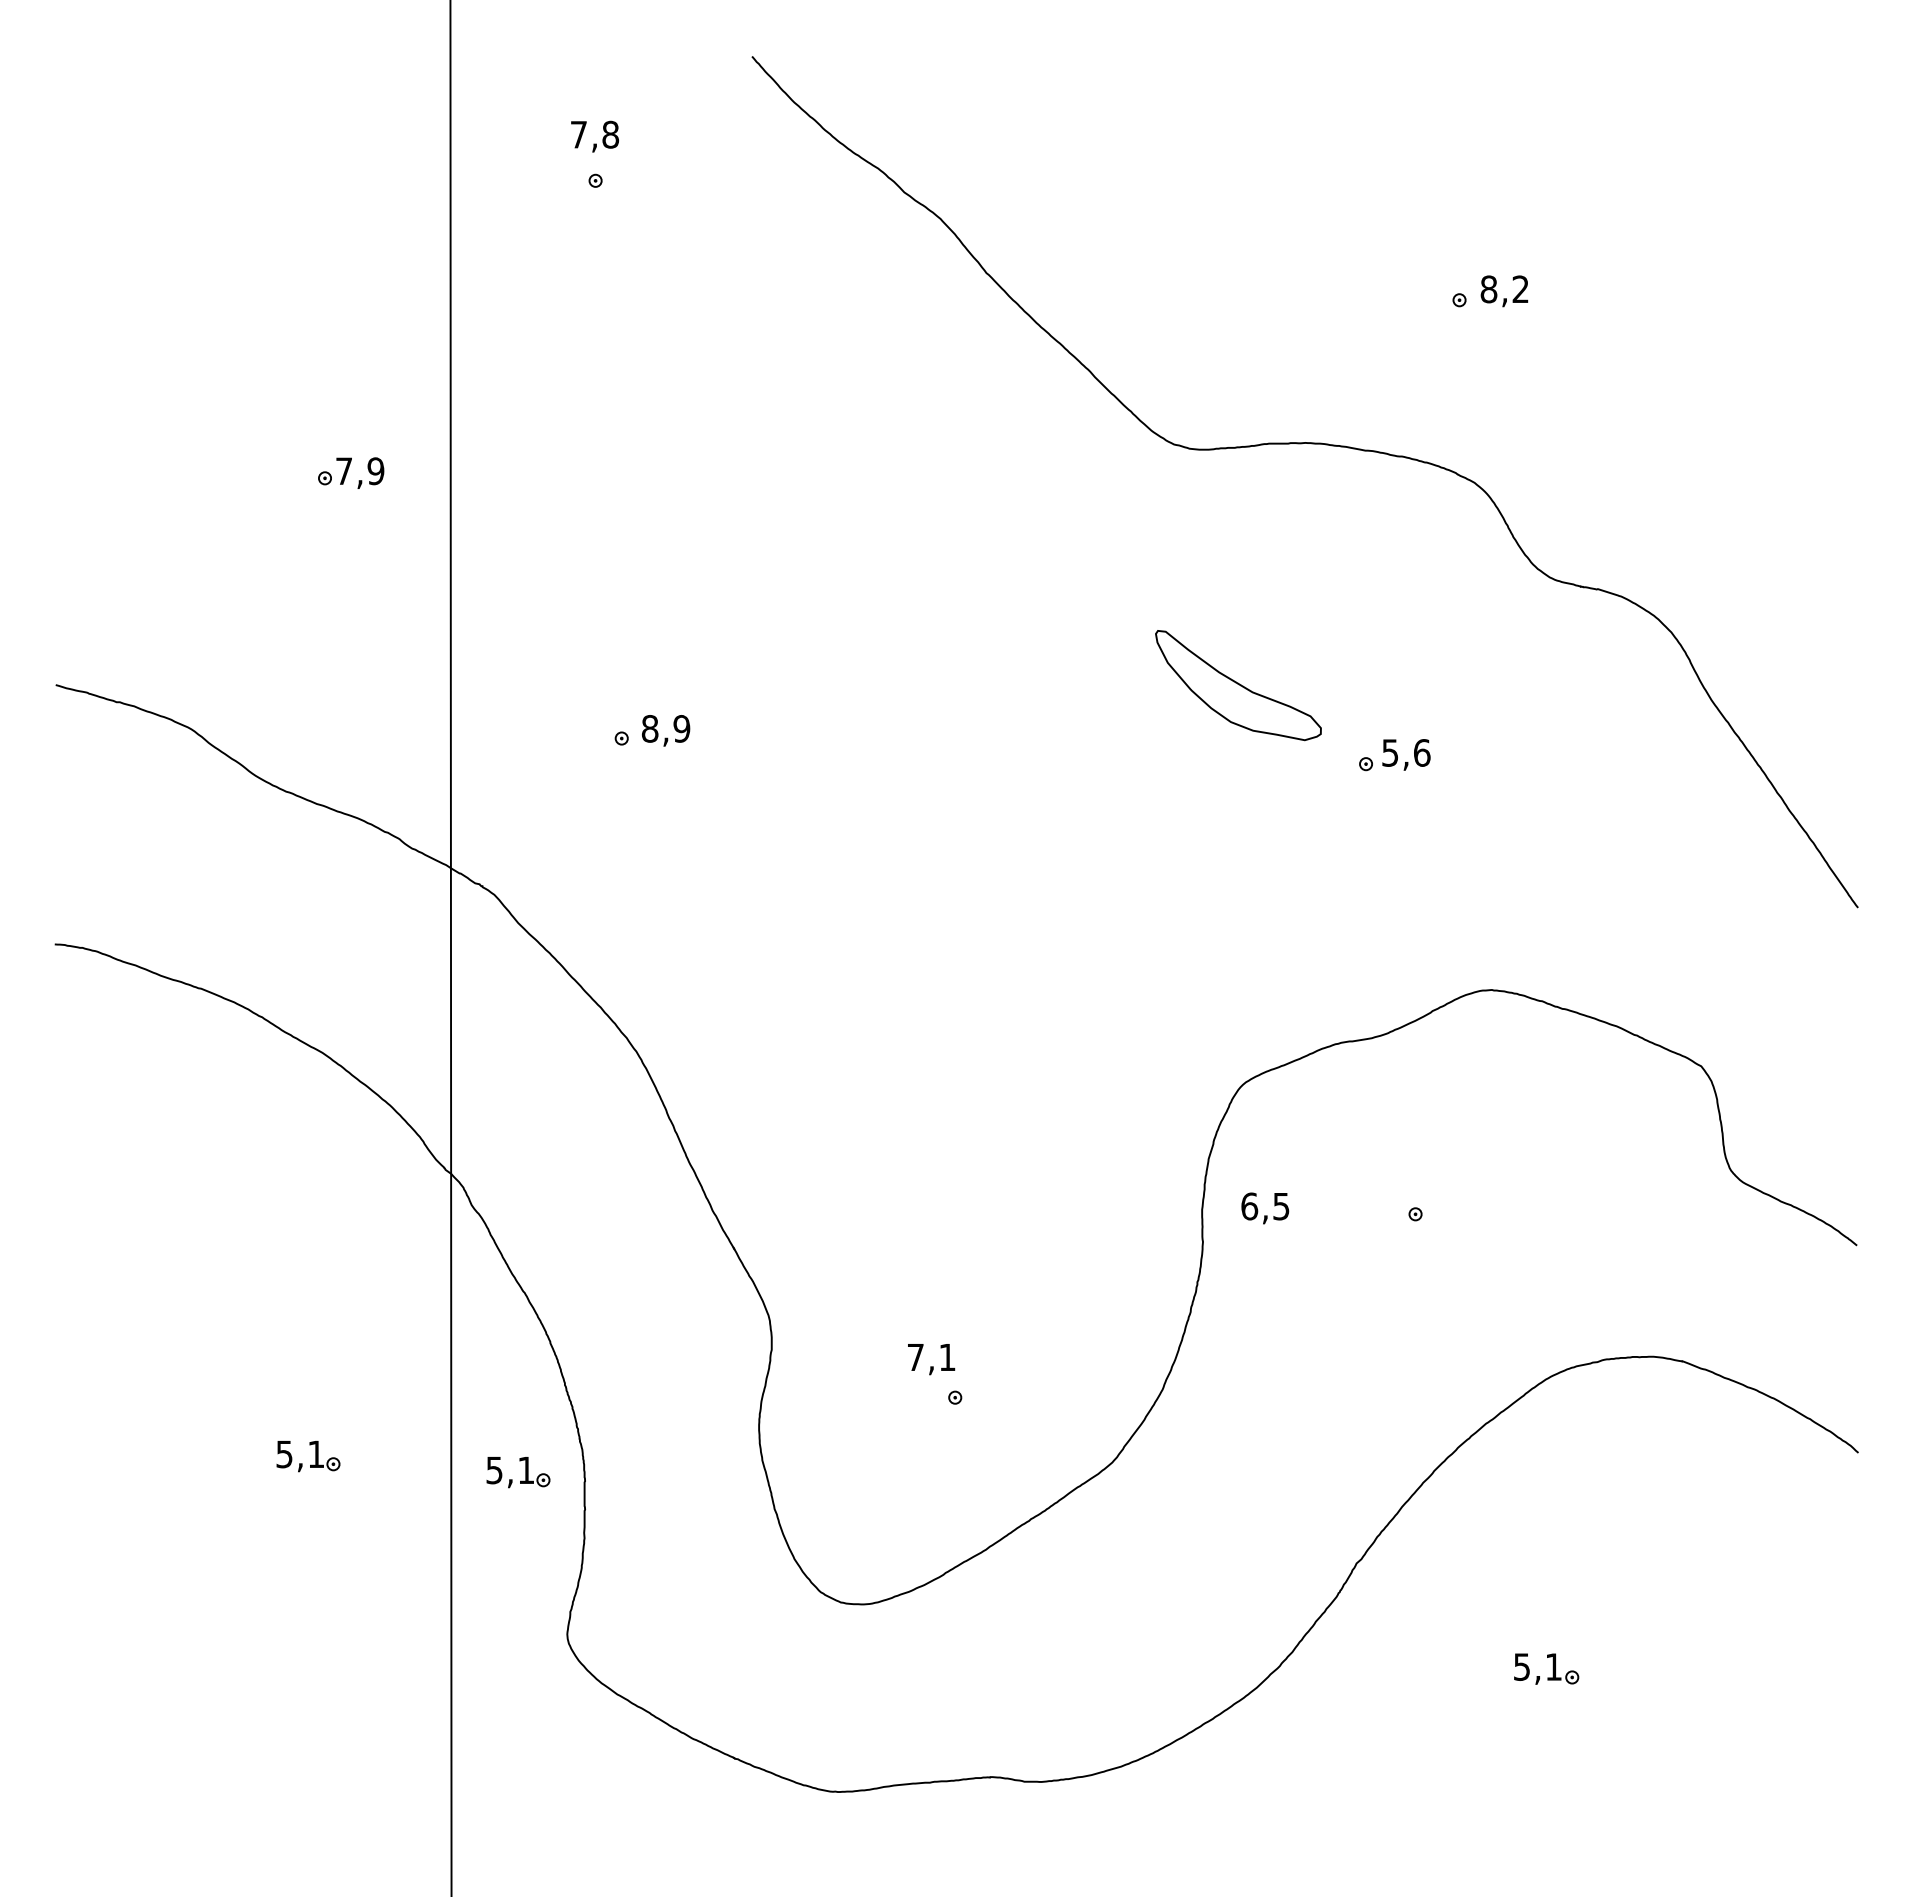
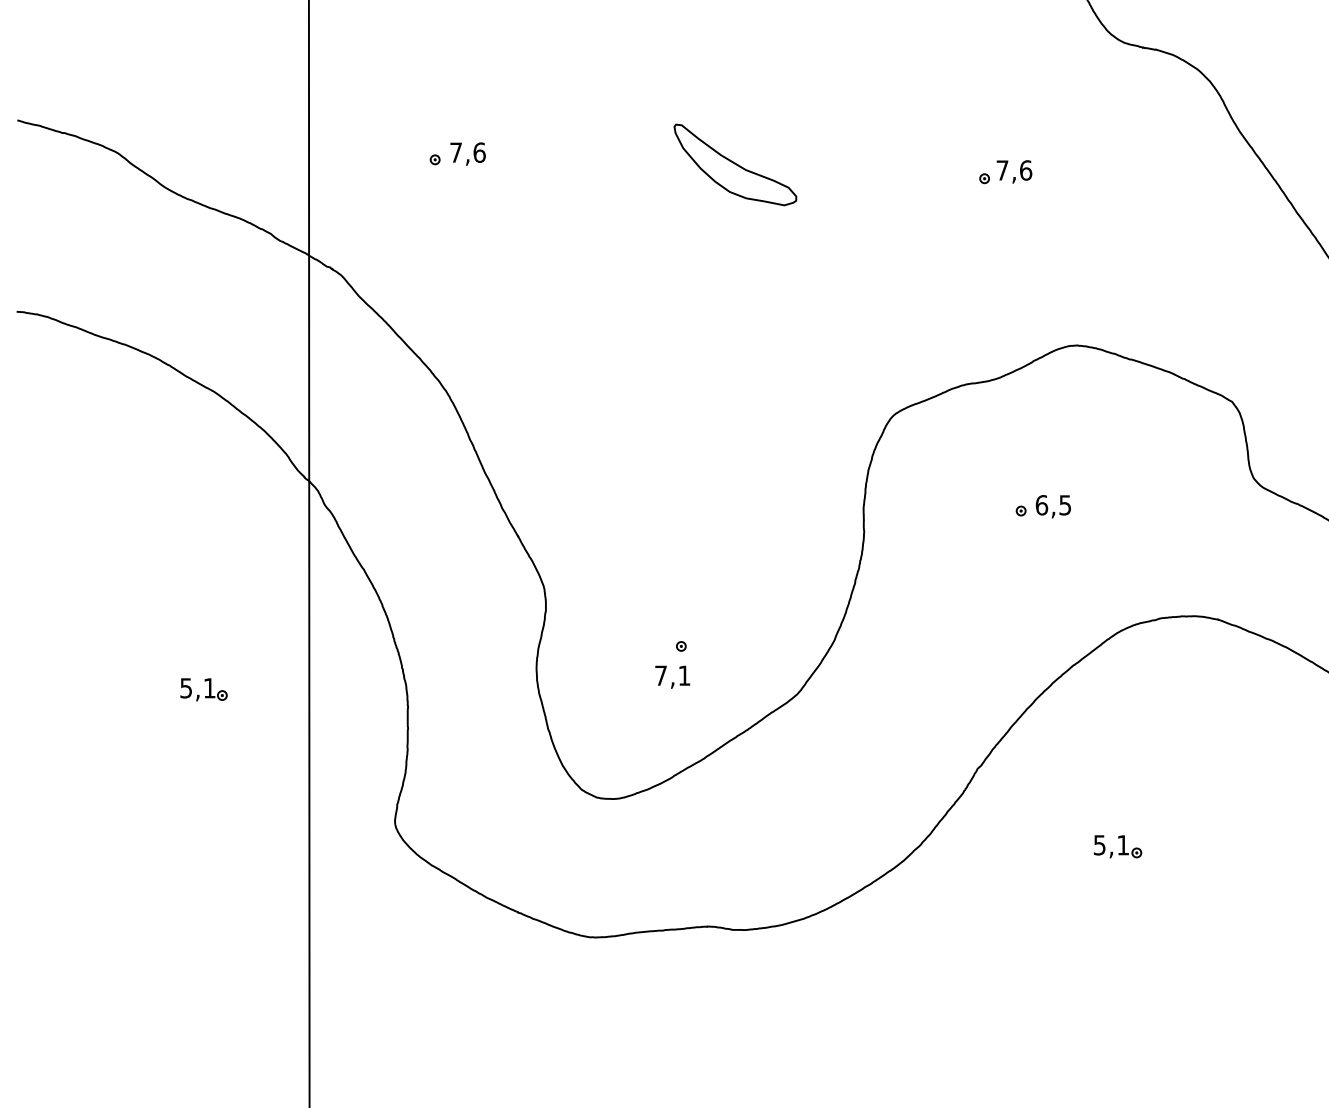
part: (1238, 685) -> (735, 164), moved
text: (665, 728) -> (467, 152), 8,9 -> 7,6
text: (1390, 752) -> (1002, 170), 5,6 -> 7,6
text: (1265, 1208) -> (1053, 506), moved
text: (931, 1359) -> (672, 677), moved
part: (525, 1472) -> (364, 701), removed

